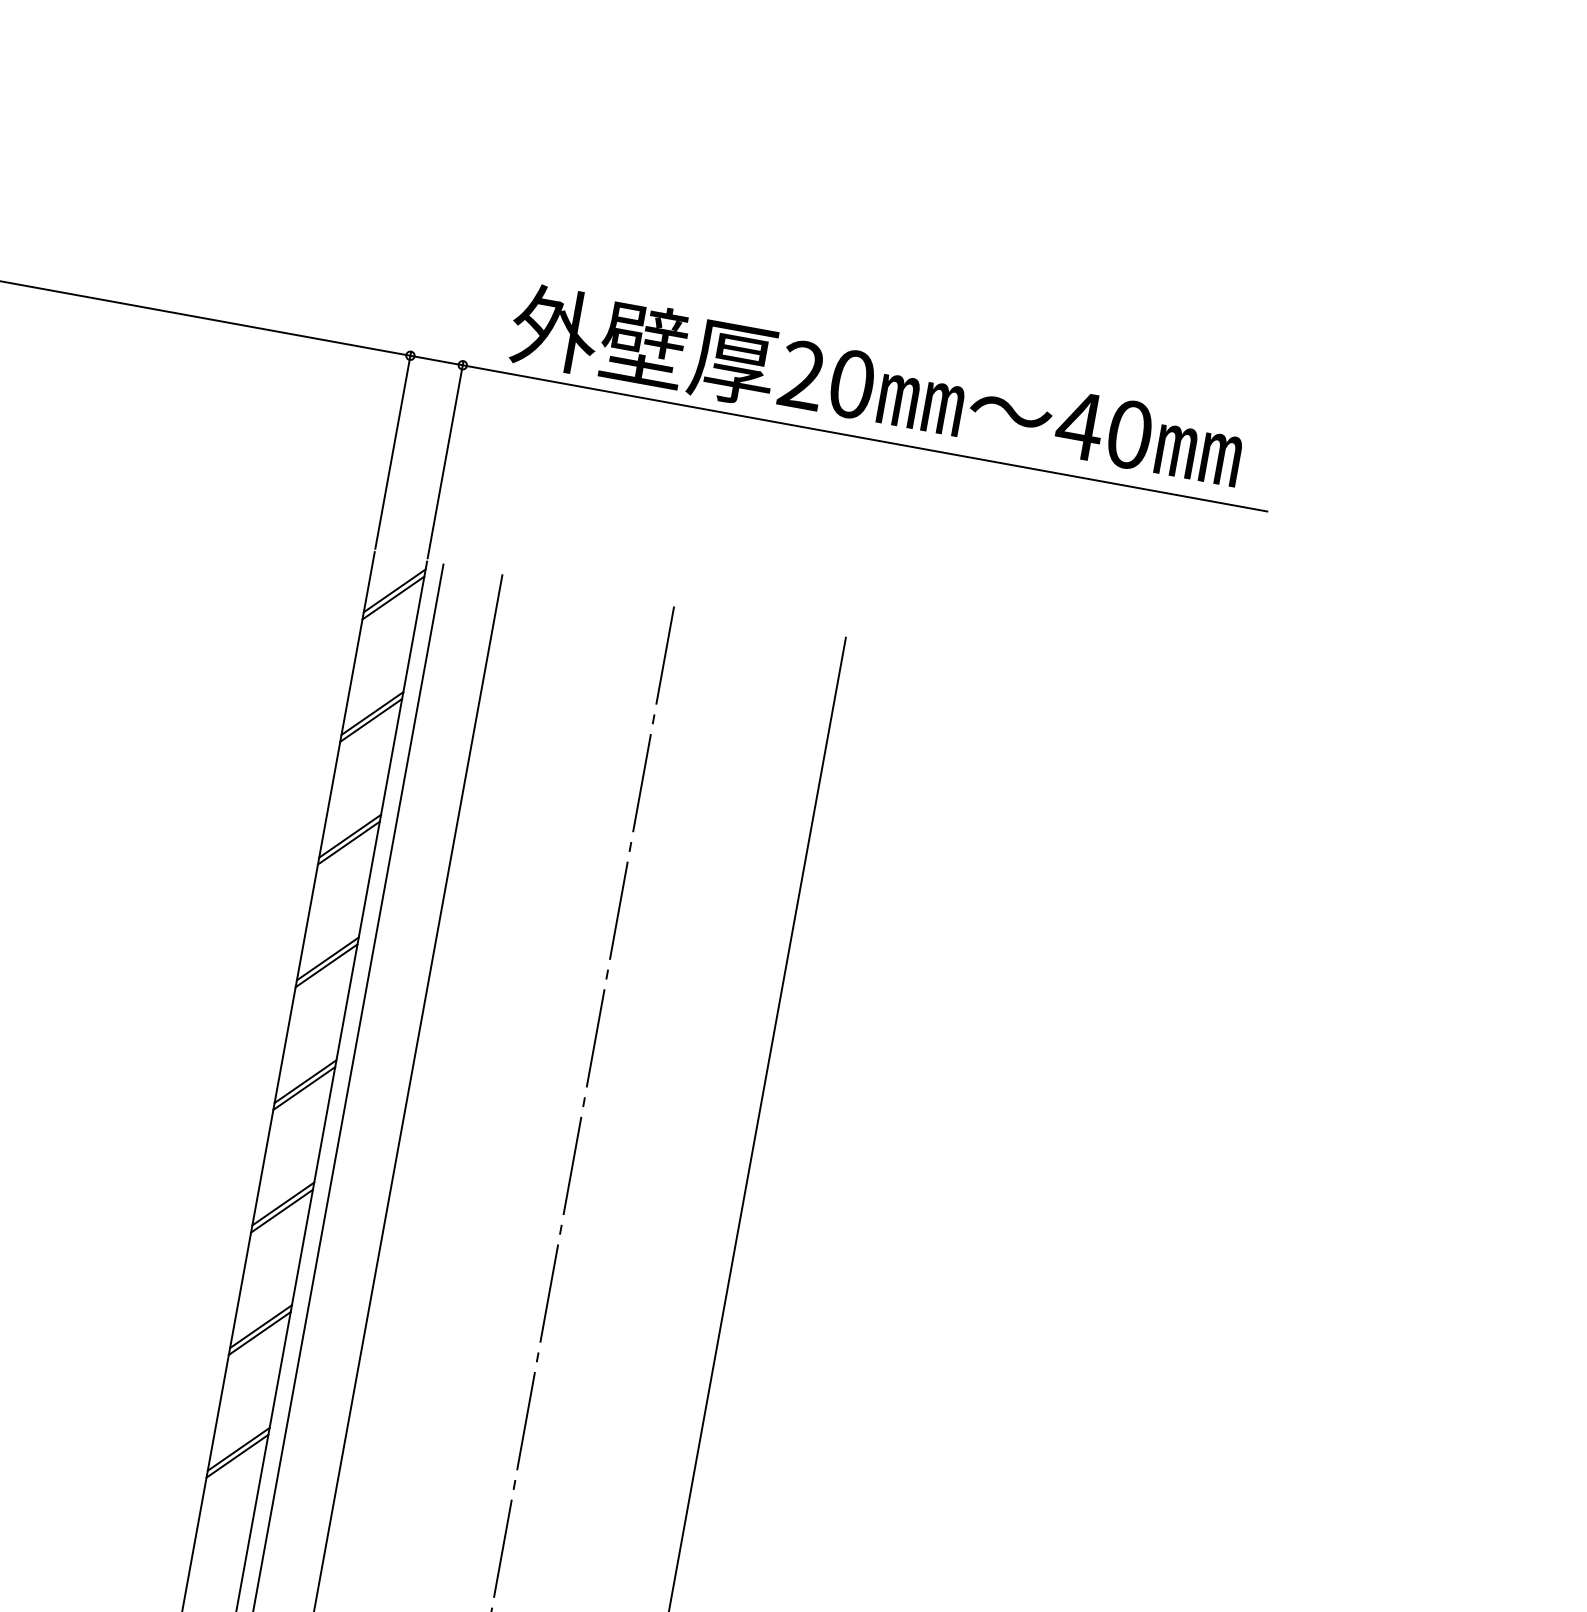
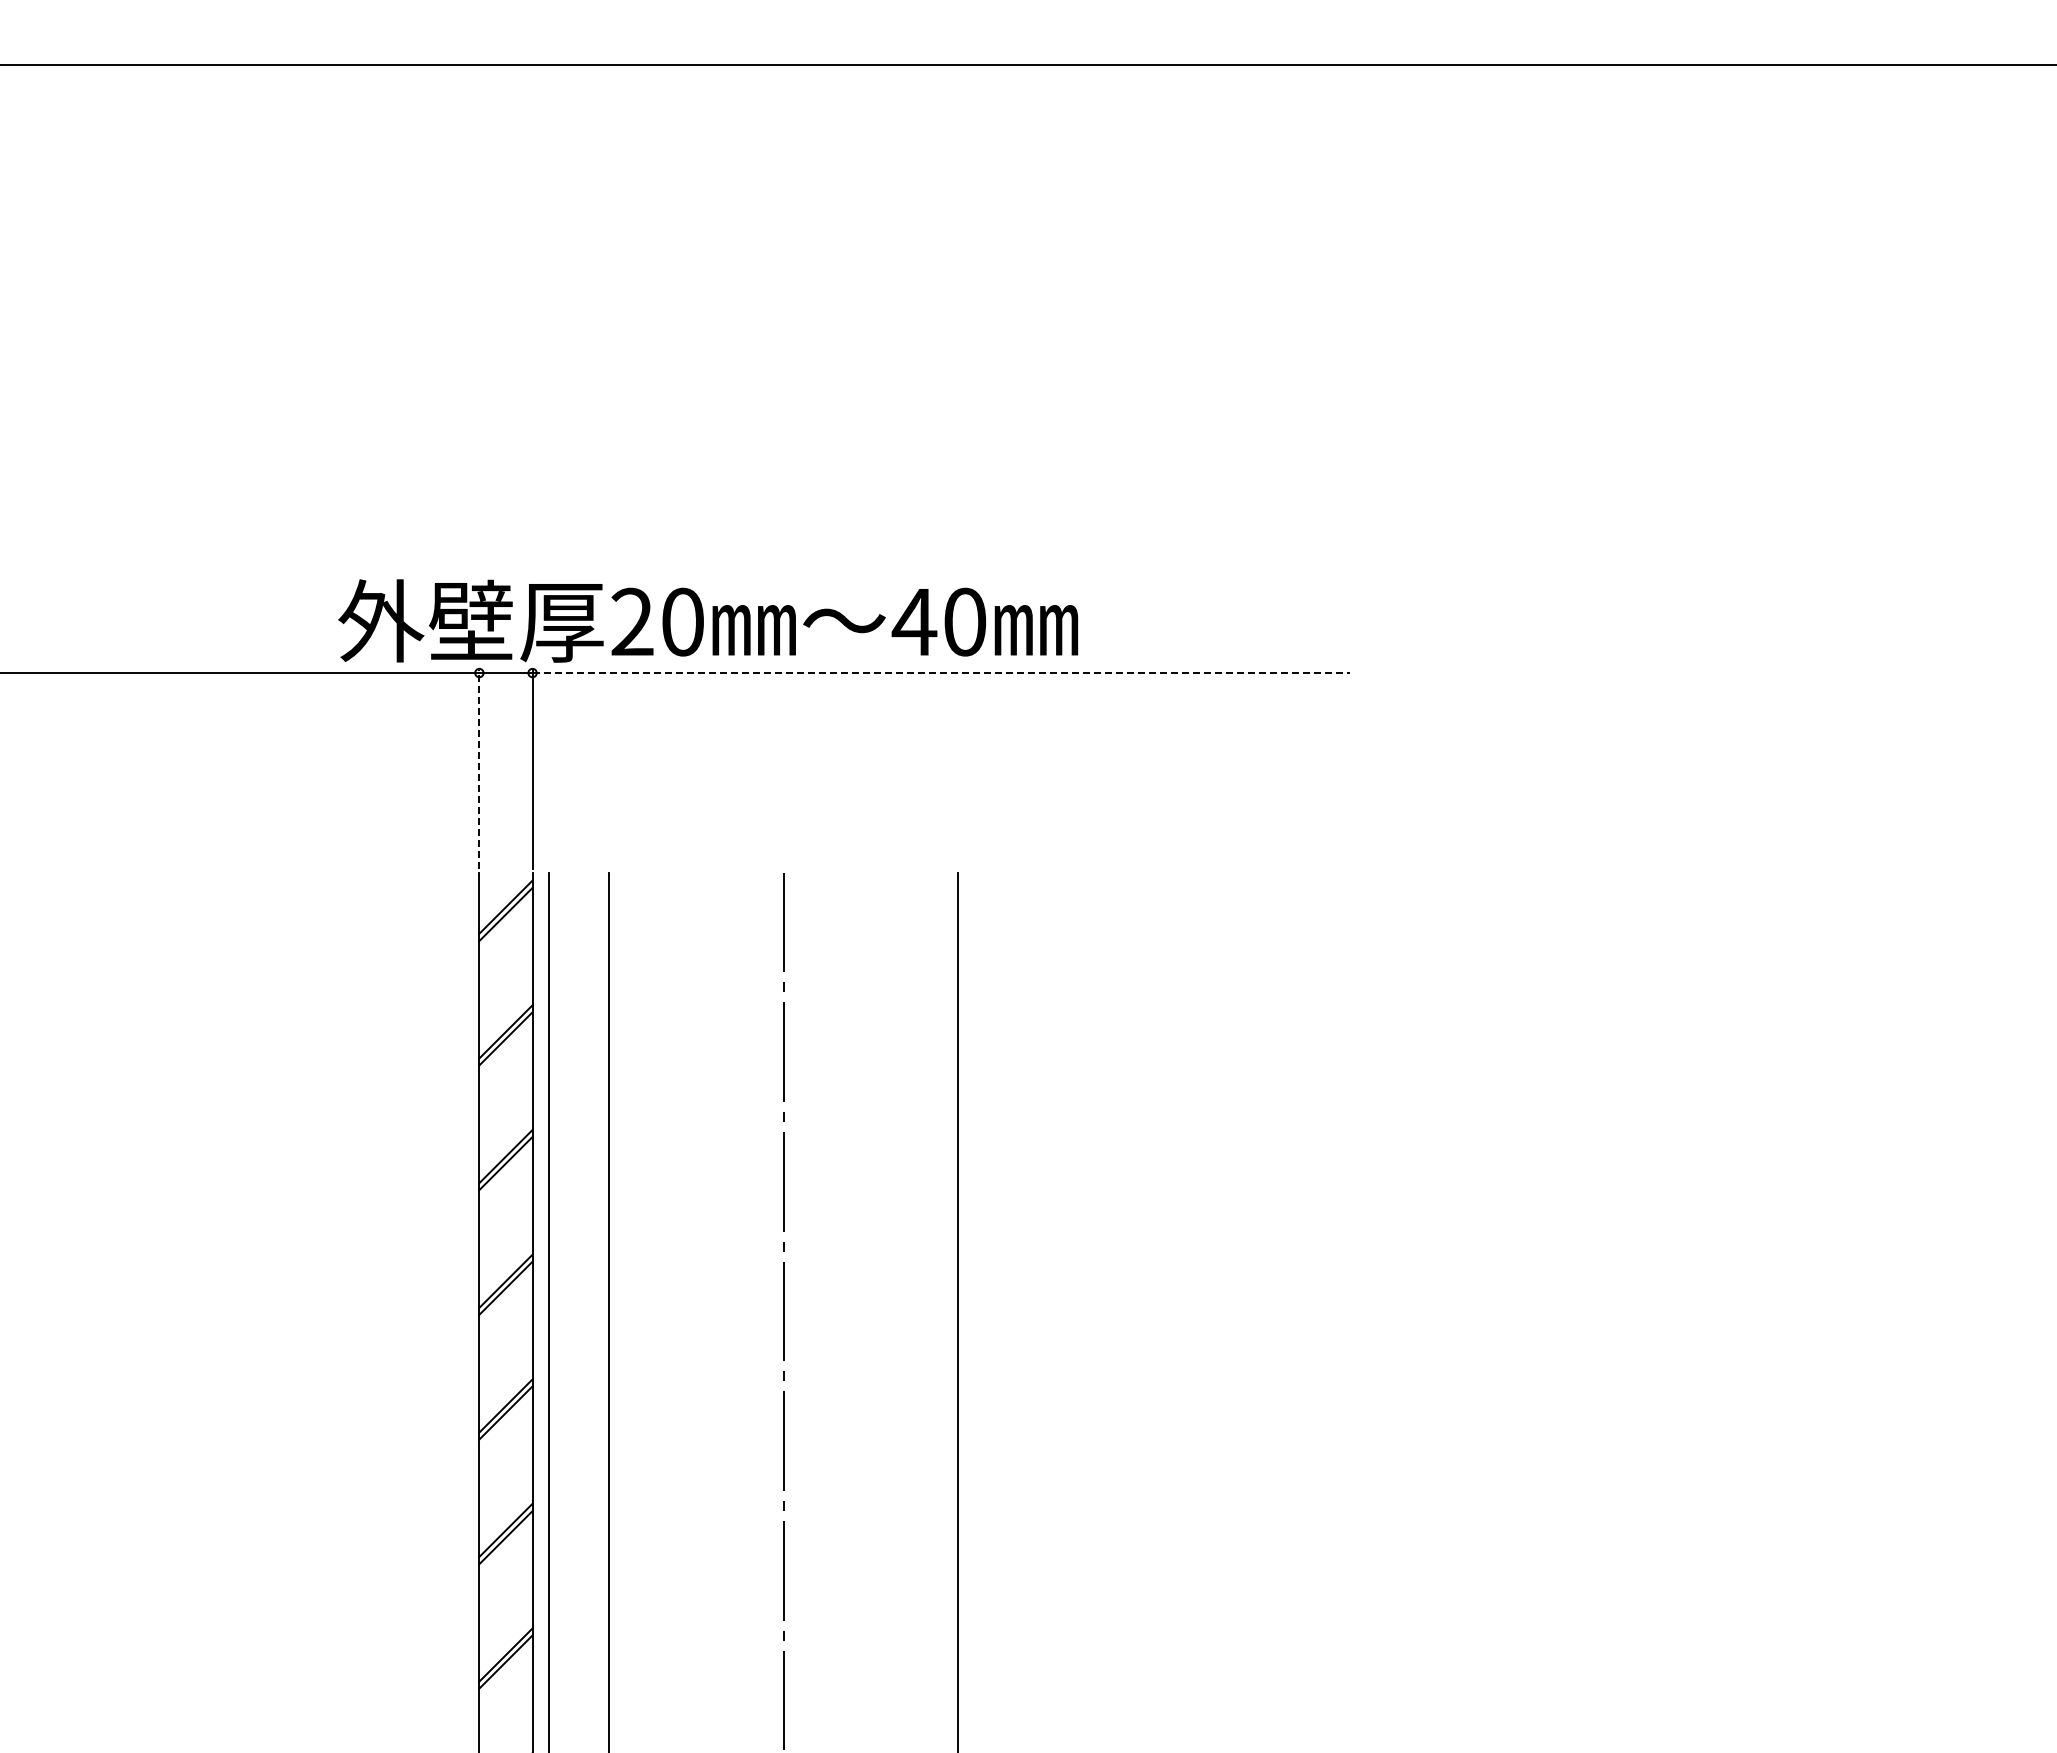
text: (877, 387) -> (708, 620), moved
line: (865, 438) -> (941, 673), solid -> dashed
line: (393, 450) -> (479, 769), solid -> dashed

